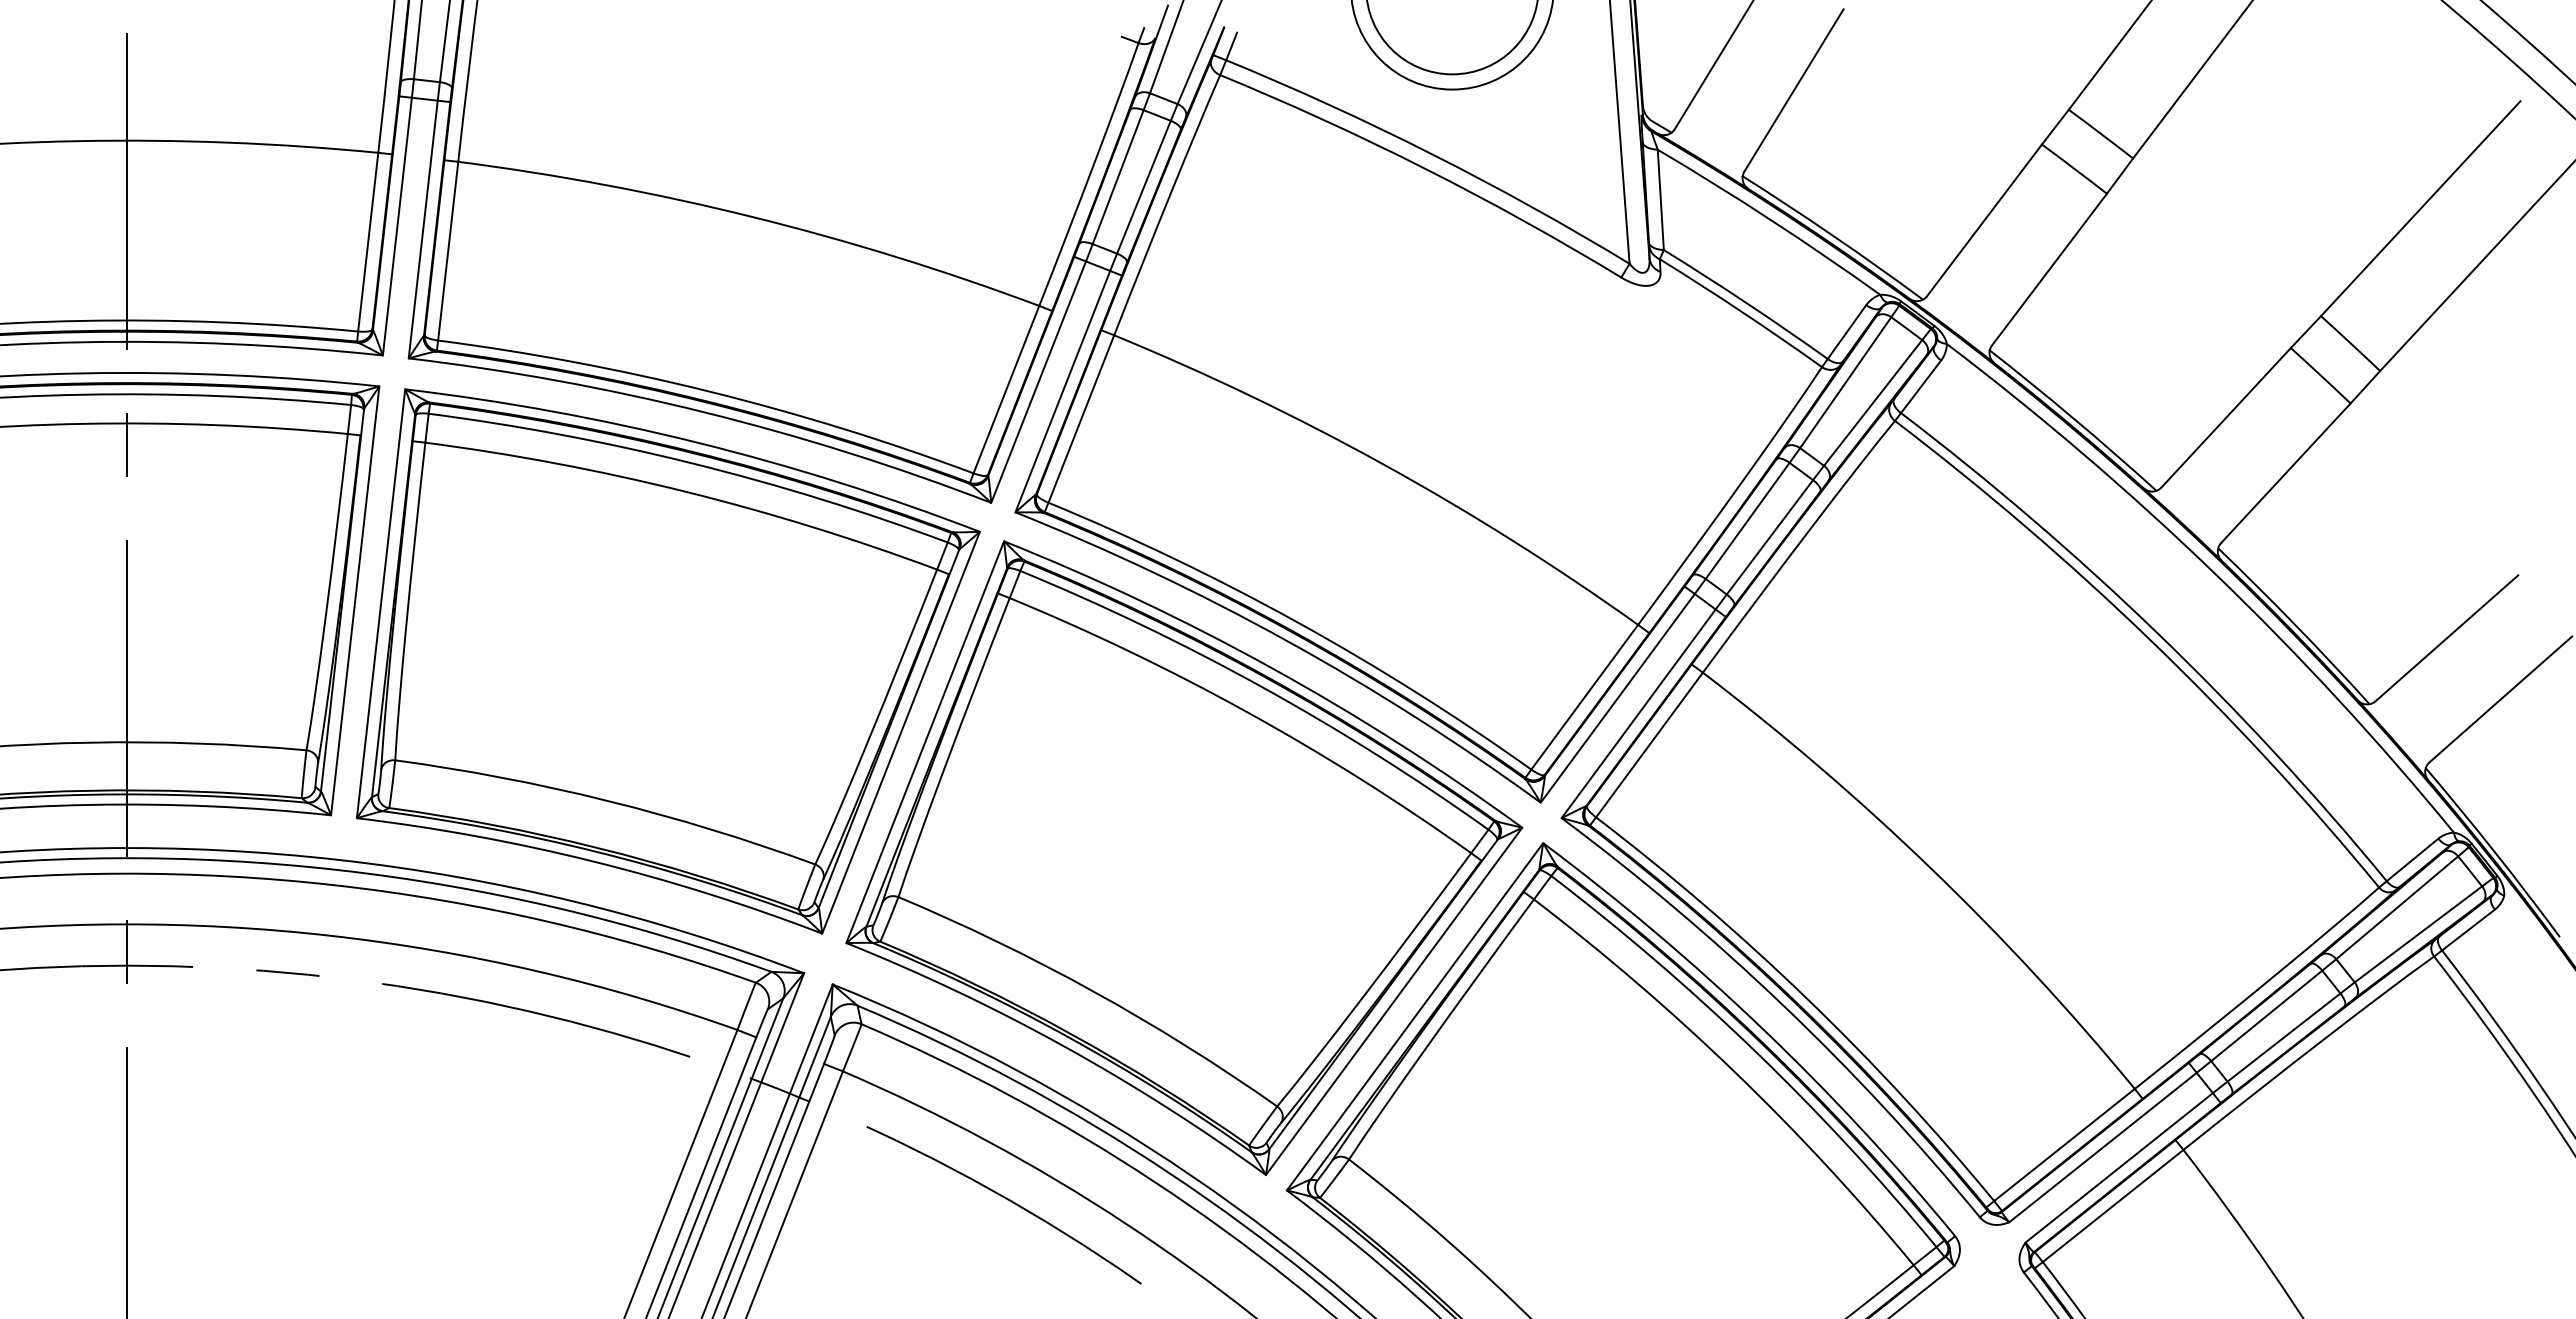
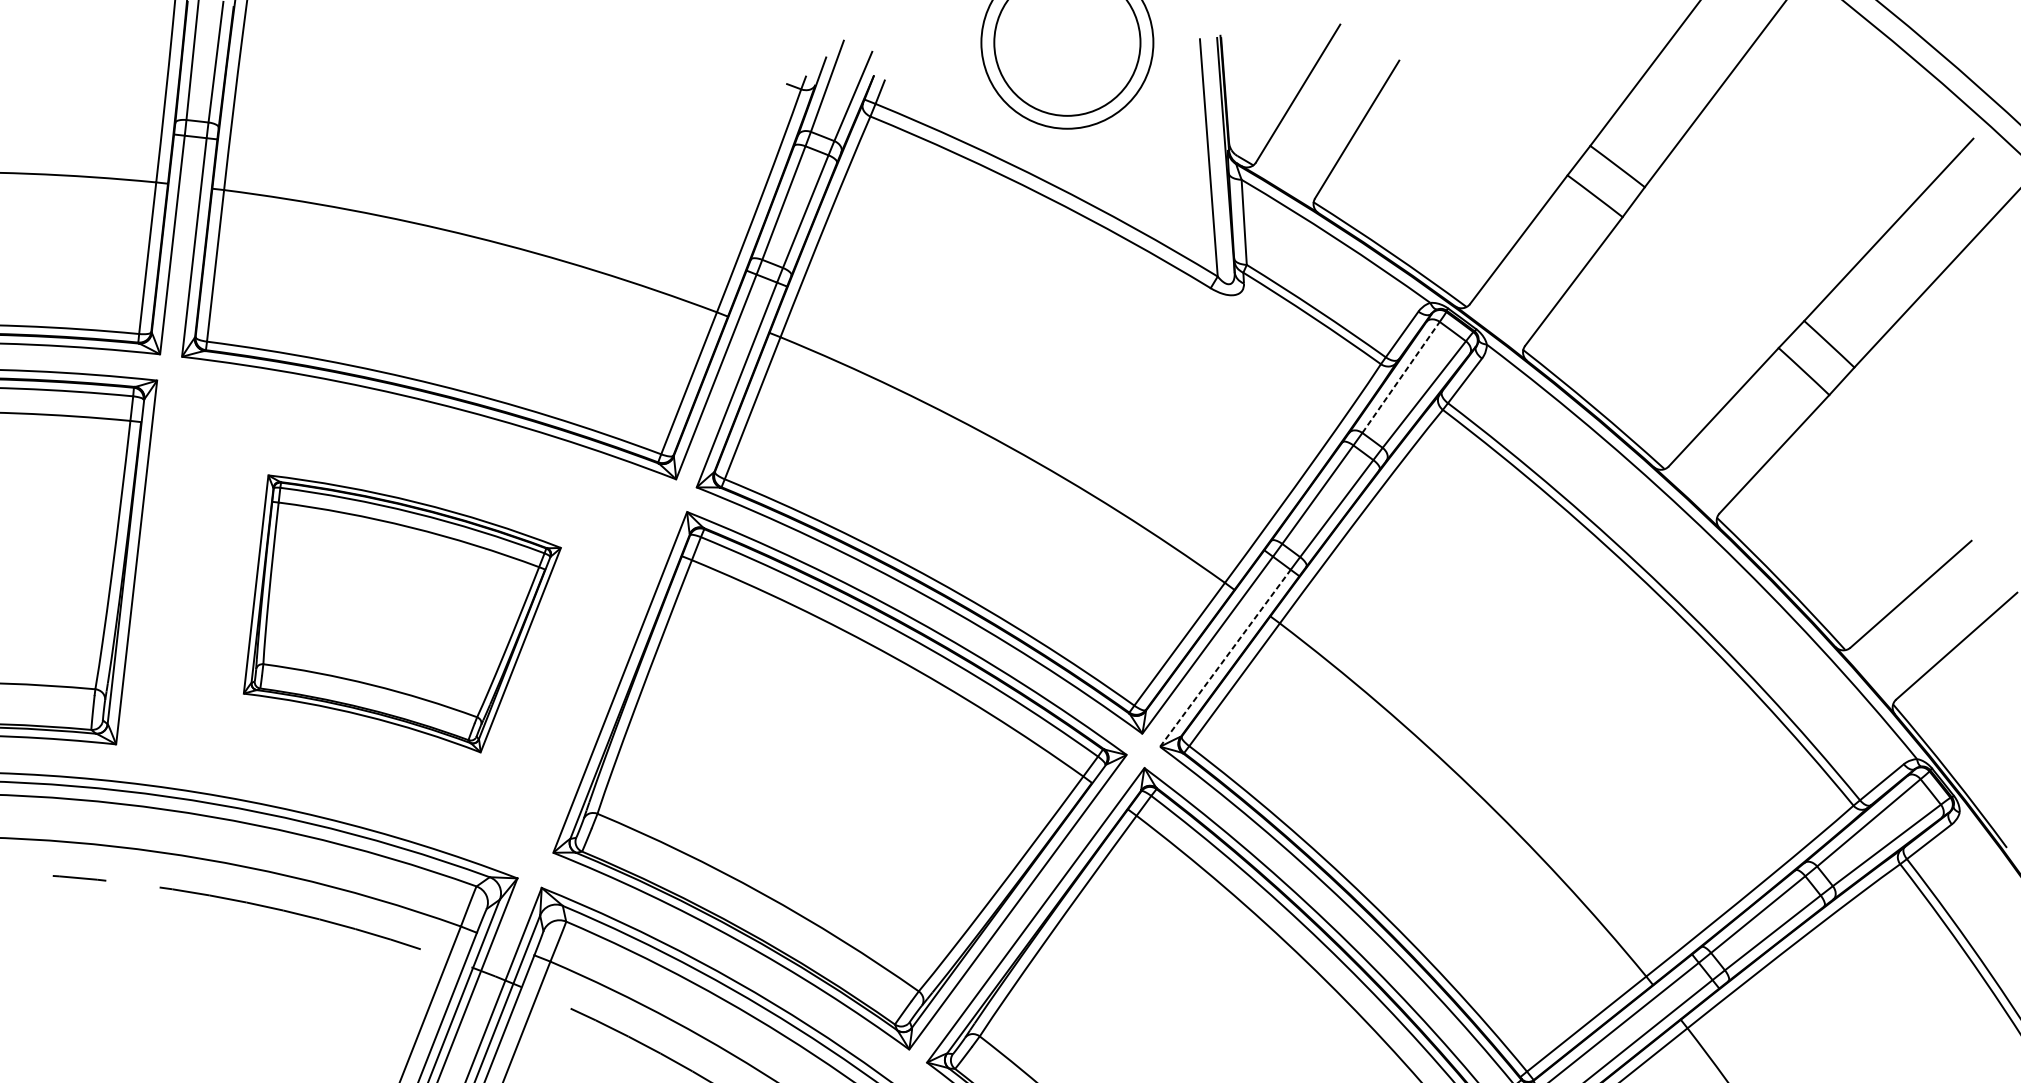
line: (1845, 382) -> (1400, 377), solid -> dashed
part: (668, 661) -> (402, 613), size x0.6
line: (1638, 713) -> (1225, 658), solid -> dashed

